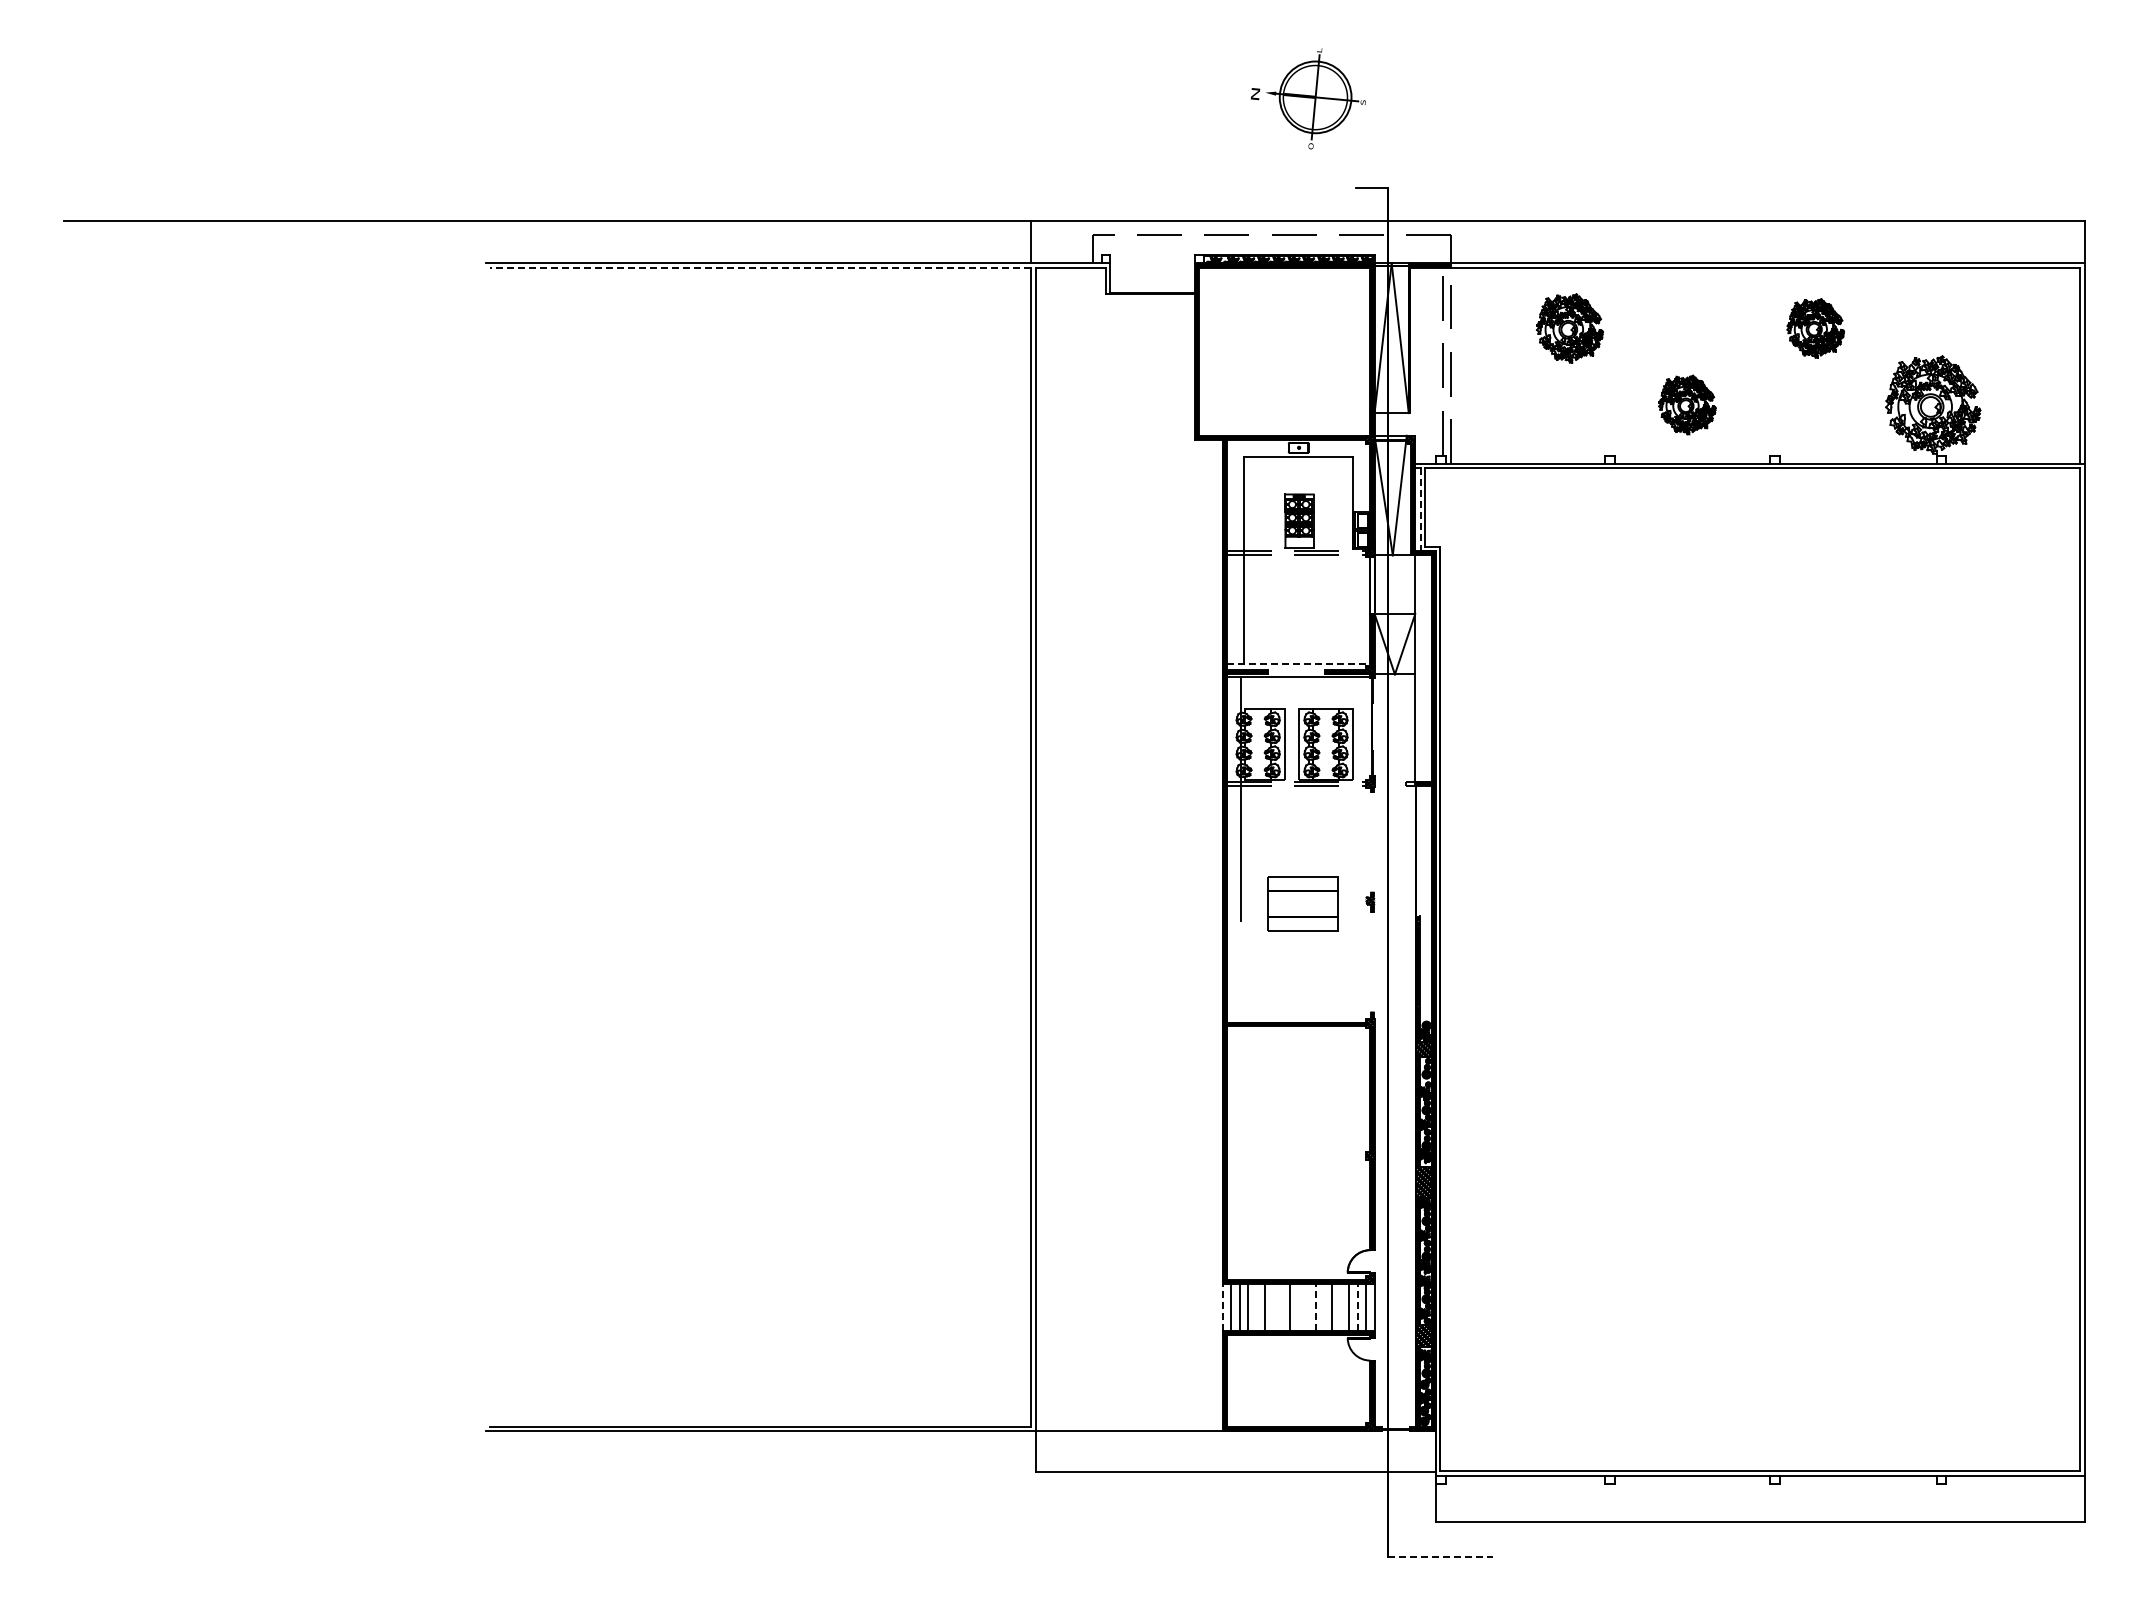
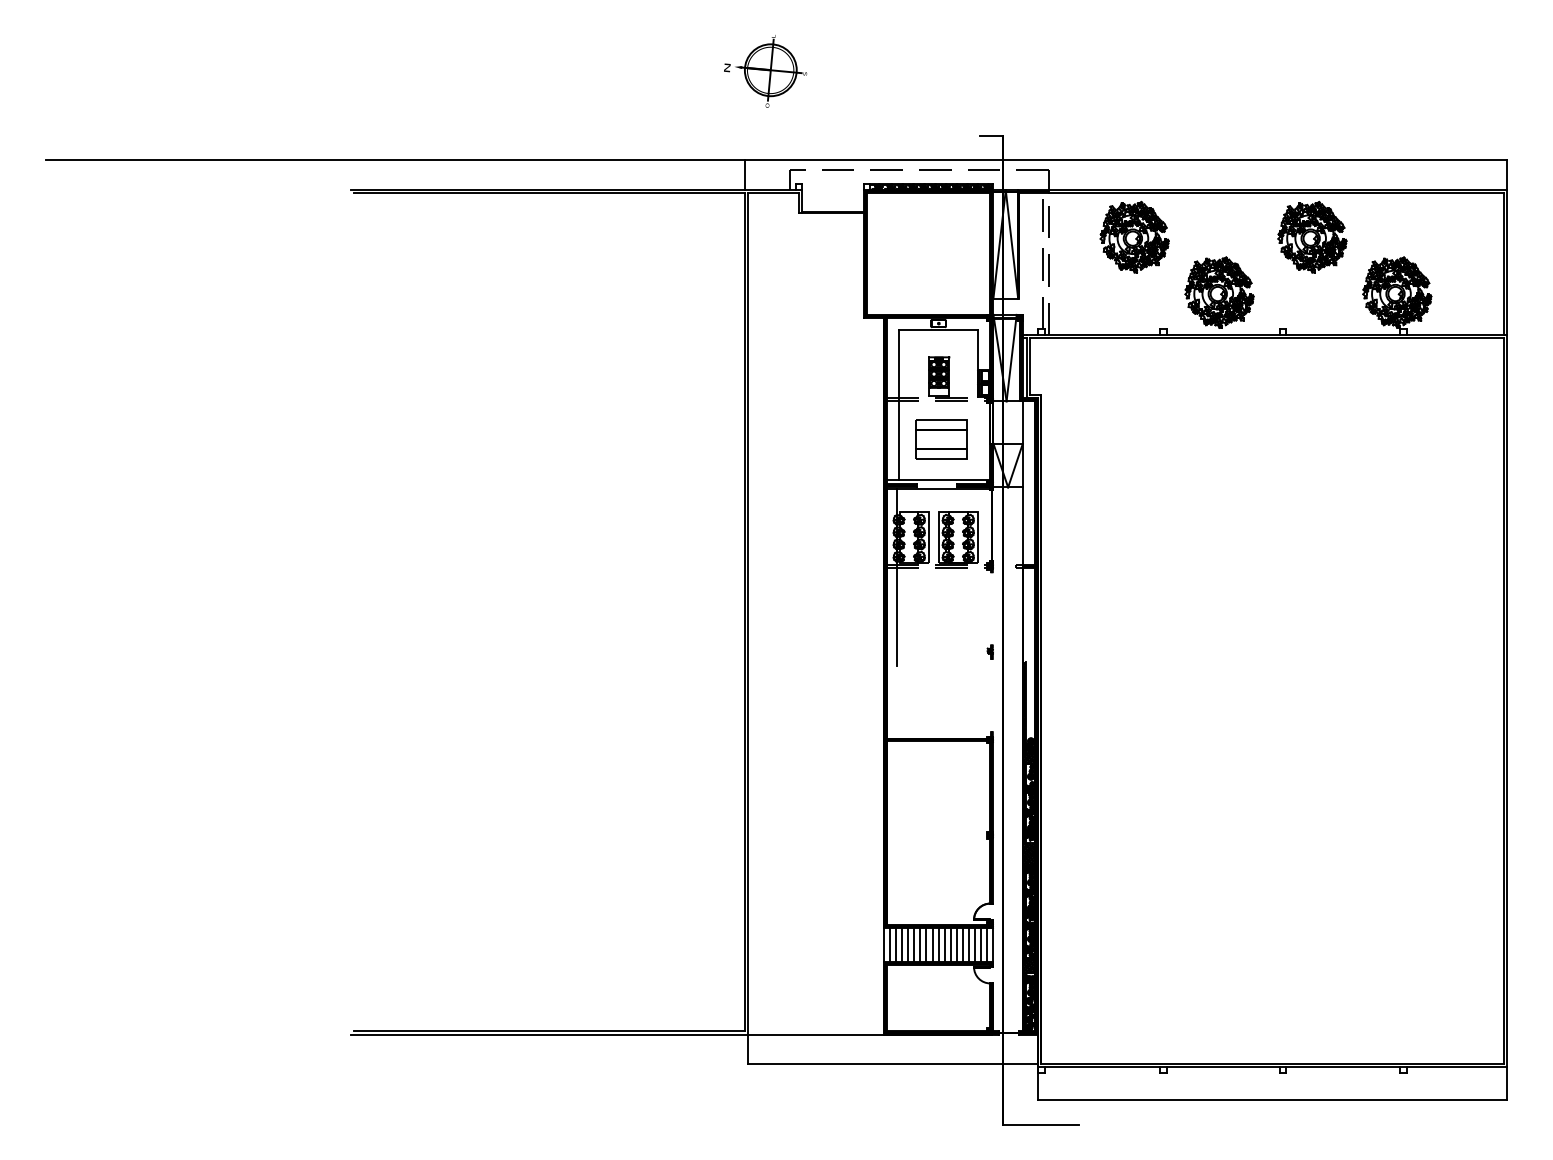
part: (1307, 98) -> (764, 71), moved
line: (760, 267) -> (549, 193), dashed -> solid
part: (1569, 328) -> (1134, 237), size x1.43
part: (1815, 328) -> (1312, 237), size x1.67
part: (1687, 404) -> (1219, 292), size x1.67
line: (1420, 510) -> (1026, 368), dashed -> solid
line: (1298, 664) -> (938, 480), dashed -> solid
part: (1302, 903) -> (941, 439), moved
line: (1222, 1306) -> (883, 944), dashed -> solid
line: (1315, 1306) -> (950, 944), dashed -> solid
line: (1357, 1306) -> (981, 944), dashed -> solid
line: (1256, 1307) -> (908, 945), added
line: (1273, 1307) -> (920, 945), added
line: (1281, 1307) -> (926, 945), added
line: (1298, 1307) -> (938, 945), added
line: (1307, 1307) -> (944, 945), added
line: (1324, 1307) -> (957, 945), added
line: (1340, 1307) -> (968, 945), added
line: (1440, 1556) -> (1041, 1125), dashed -> solid

